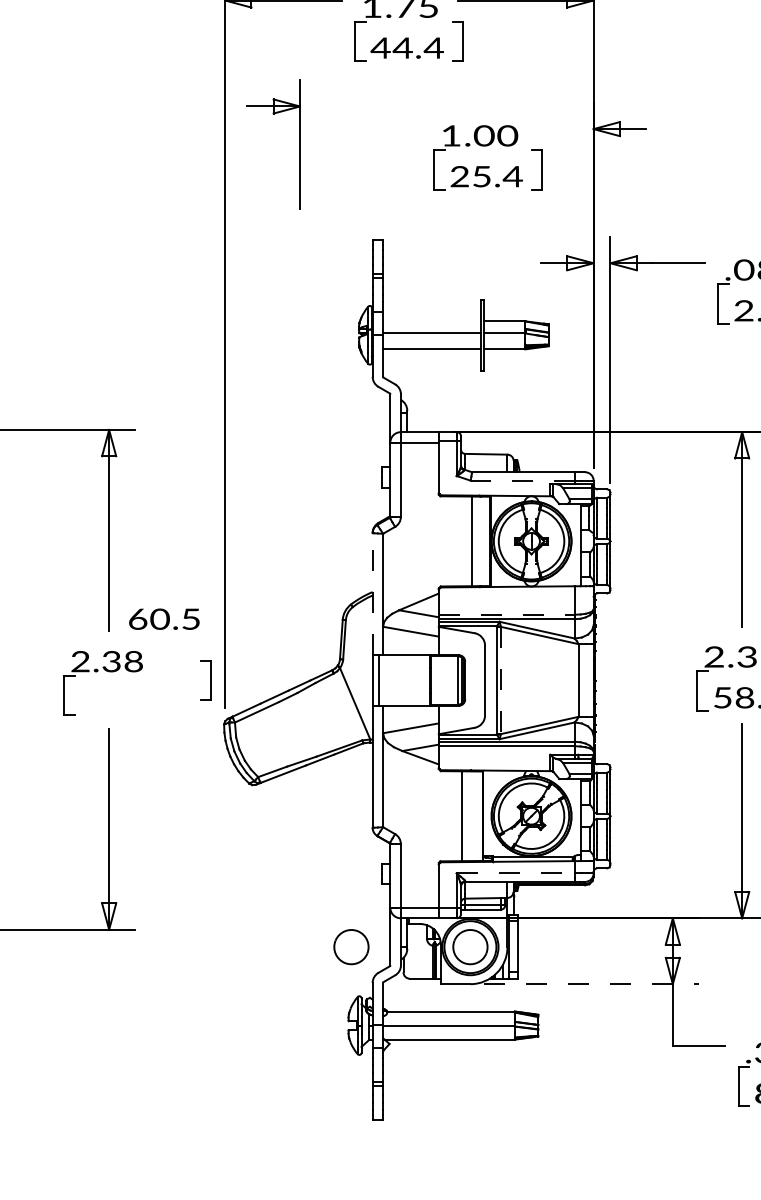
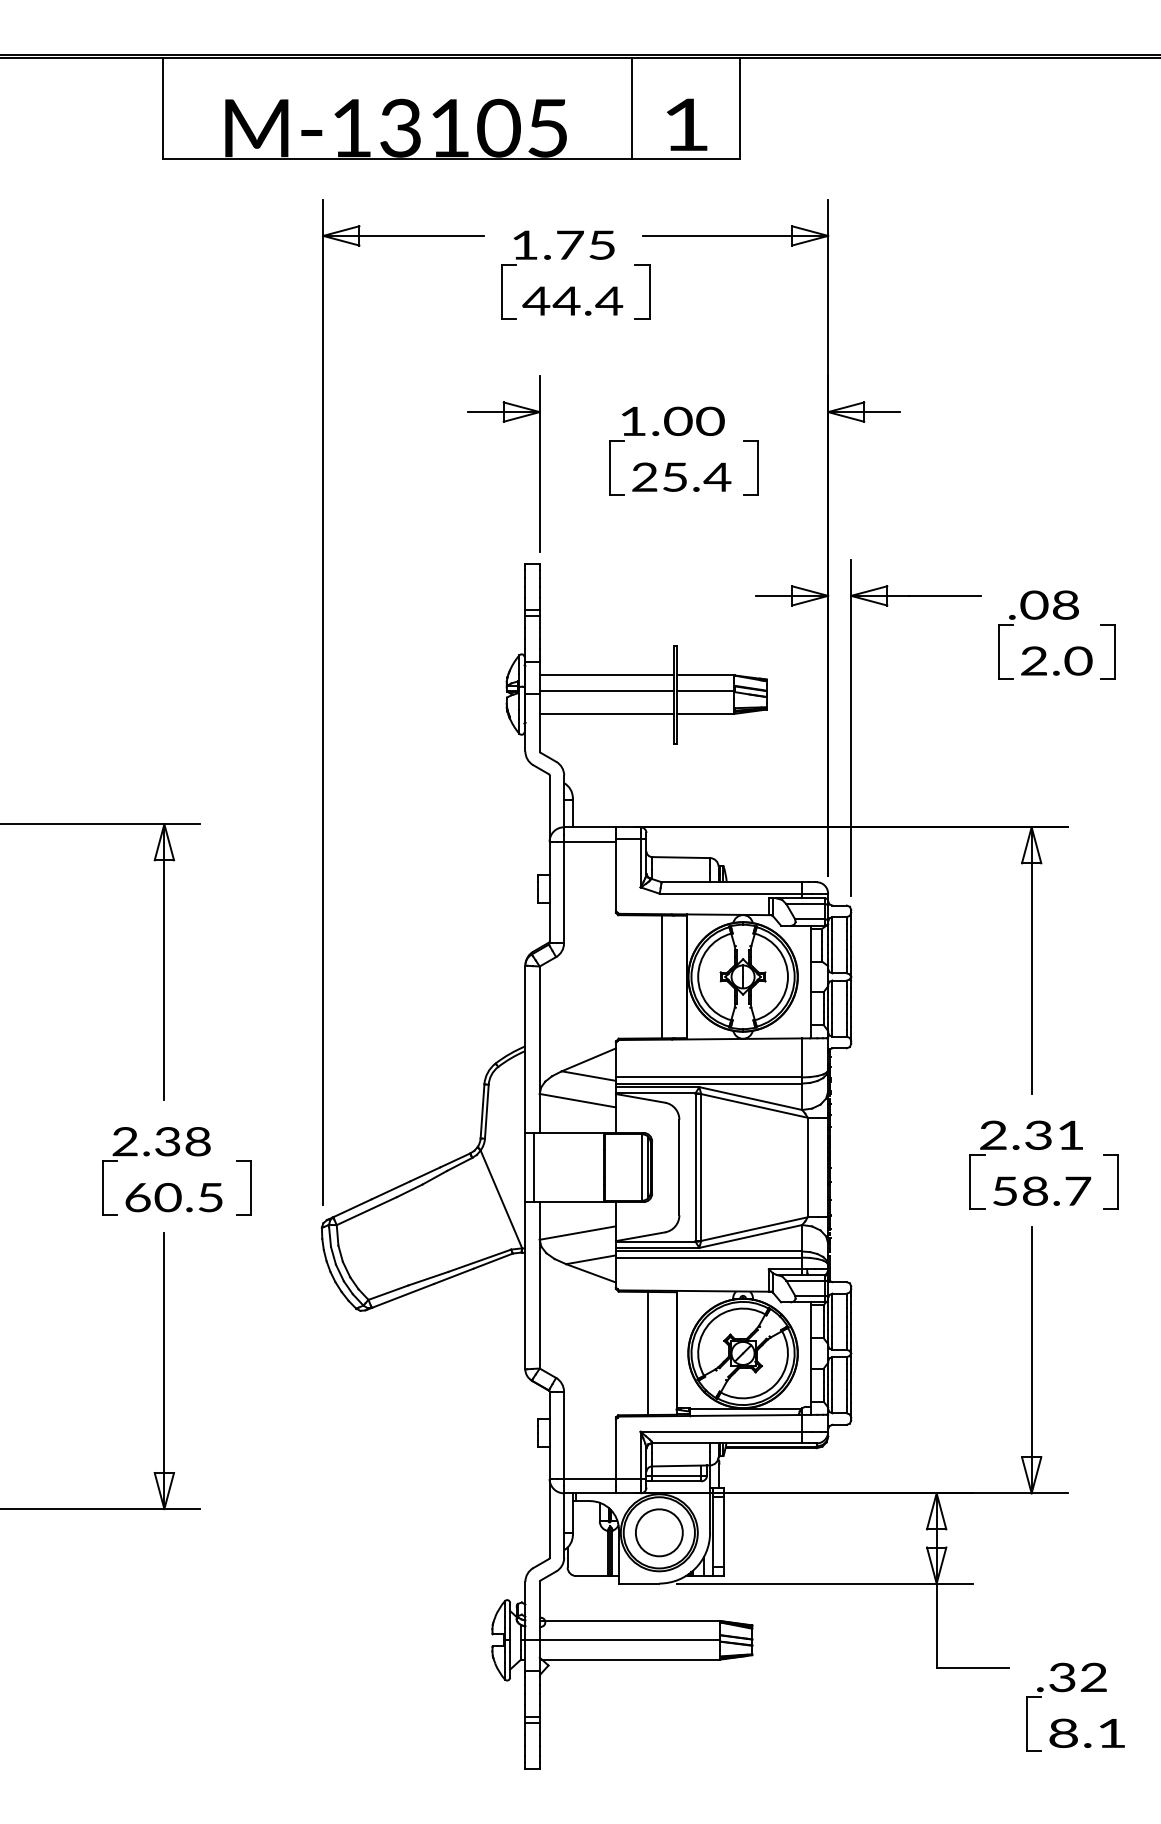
part: (299, 144) -> (539, 463), moved
line: (431, 321) -> (606, 675), added
line: (522, 480) -> (730, 893), dashed -> solid
line: (372, 594) -> (525, 1049), dashed -> solid
line: (507, 614) -> (709, 1077), dashed -> solid
text: (163, 619) -> (173, 1197), moved
part: (210, 679) -> (250, 1187), moved
line: (501, 681) -> (701, 1168), dashed -> solid
line: (515, 873) -> (721, 1431), dashed -> solid
part: (351, 946) -> (496, 1532), removed
line: (591, 984) -> (825, 1583), dashed -> solid

